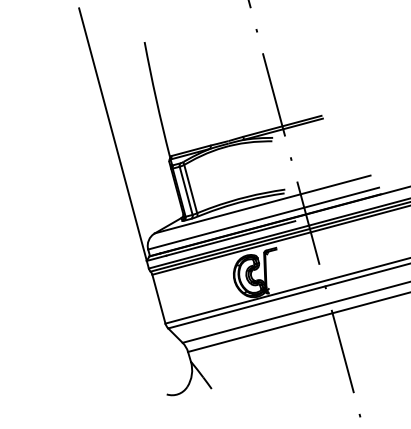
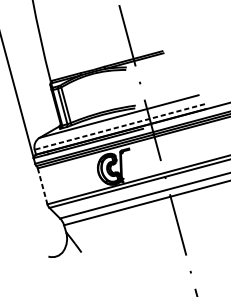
line: (263, 218) -> (119, 126), solid -> dashed
line: (159, 299) -> (43, 186), solid -> dashed

